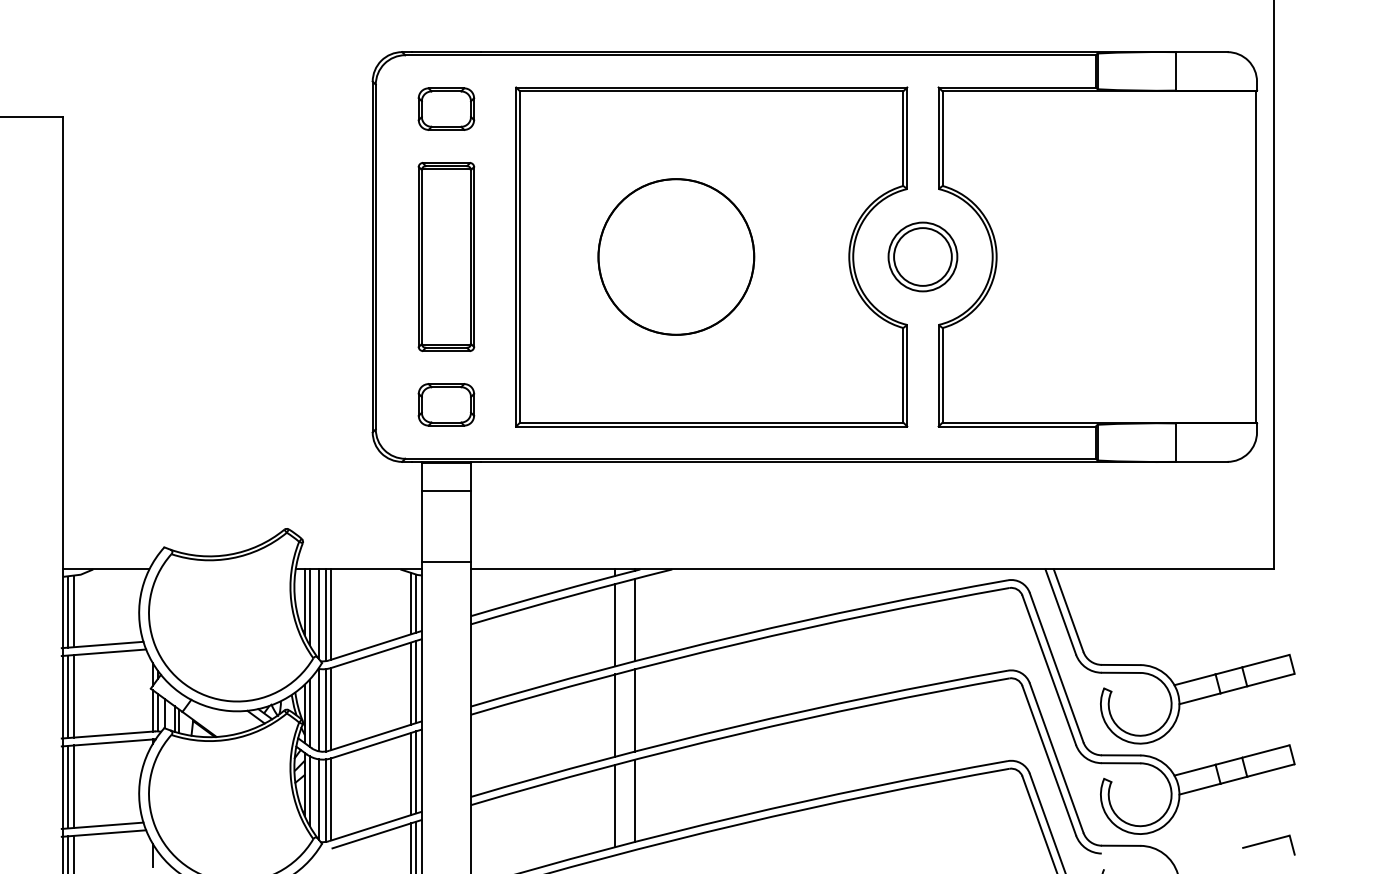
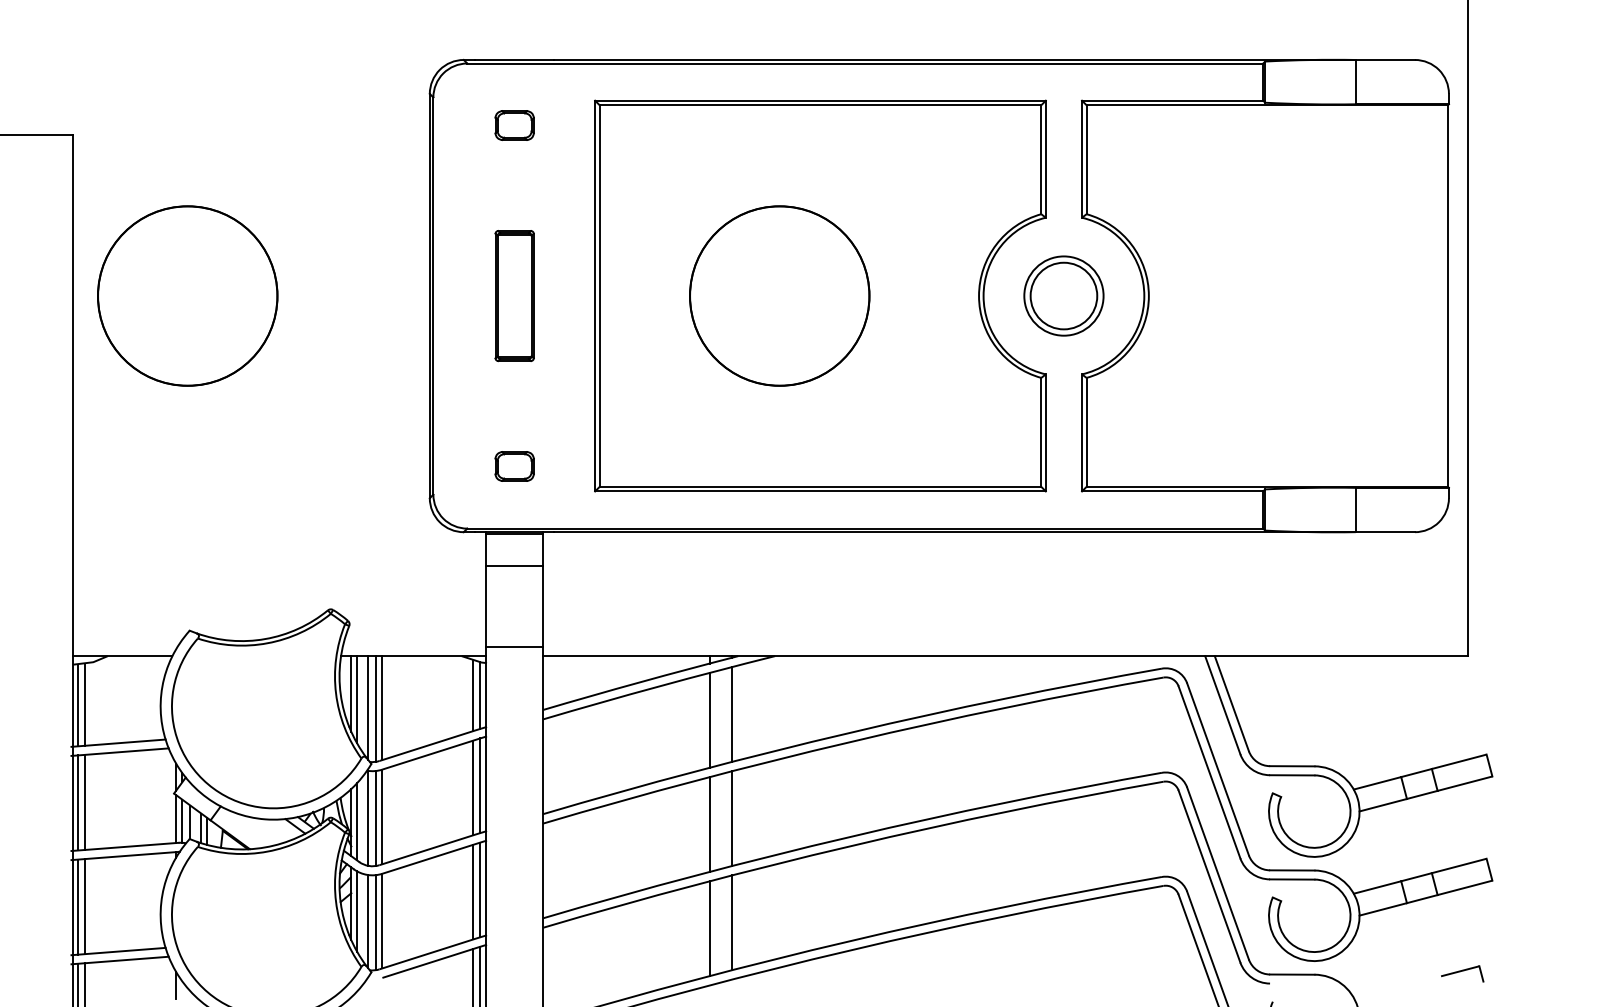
part: (446, 109) -> (514, 125), size x0.6
circle: (162, 256) -> (187, 295), added
part: (446, 256) -> (514, 295), size x0.6
part: (446, 404) -> (514, 466), size x0.6
part: (1268, 844) -> (1462, 973), size x0.7

